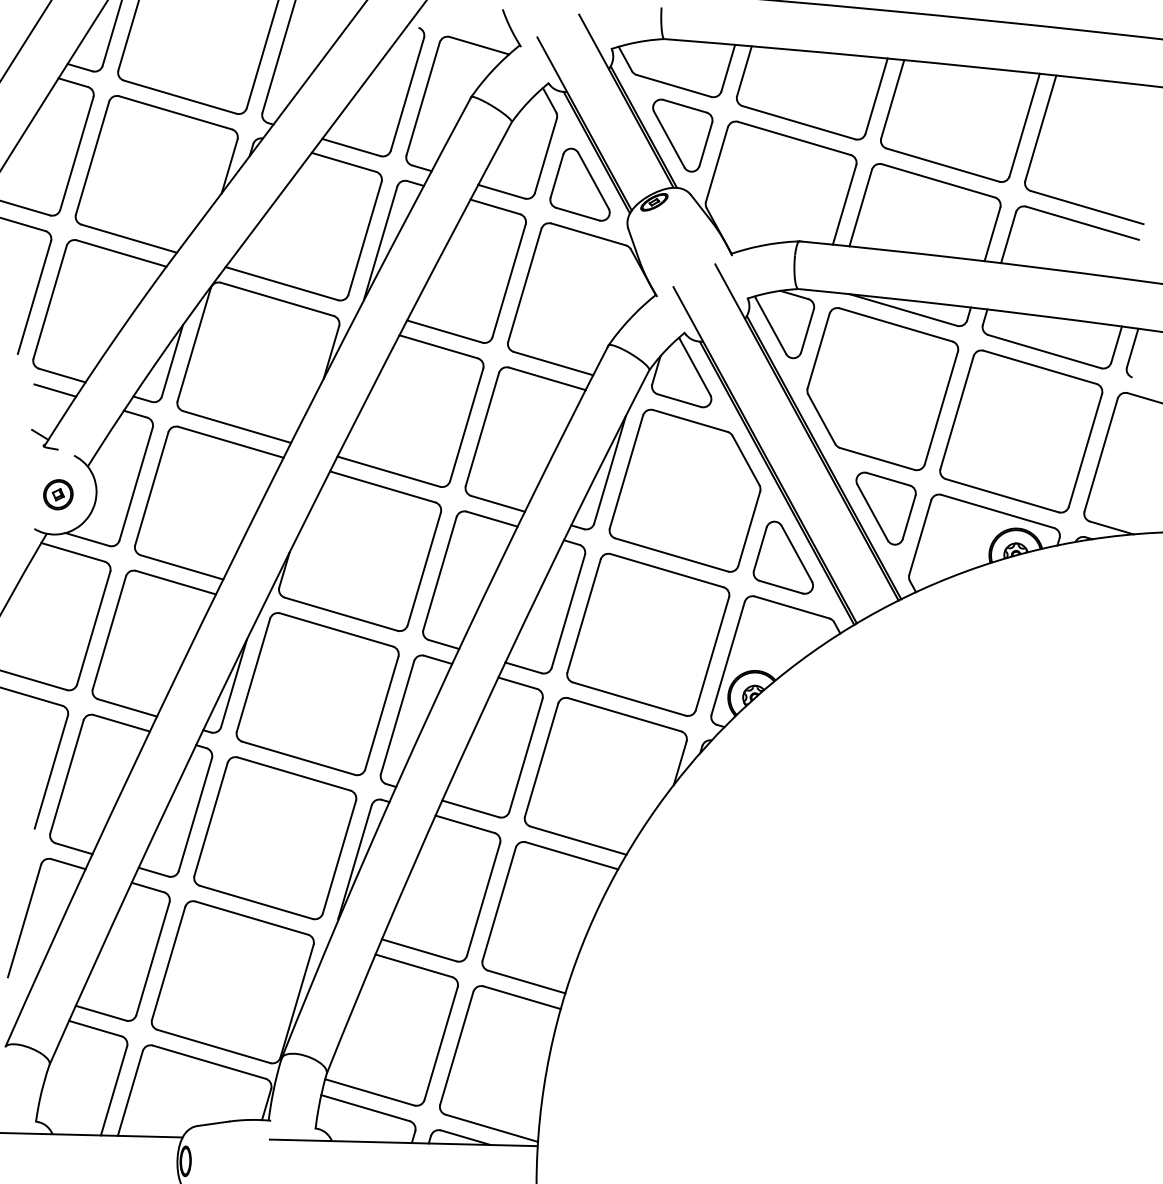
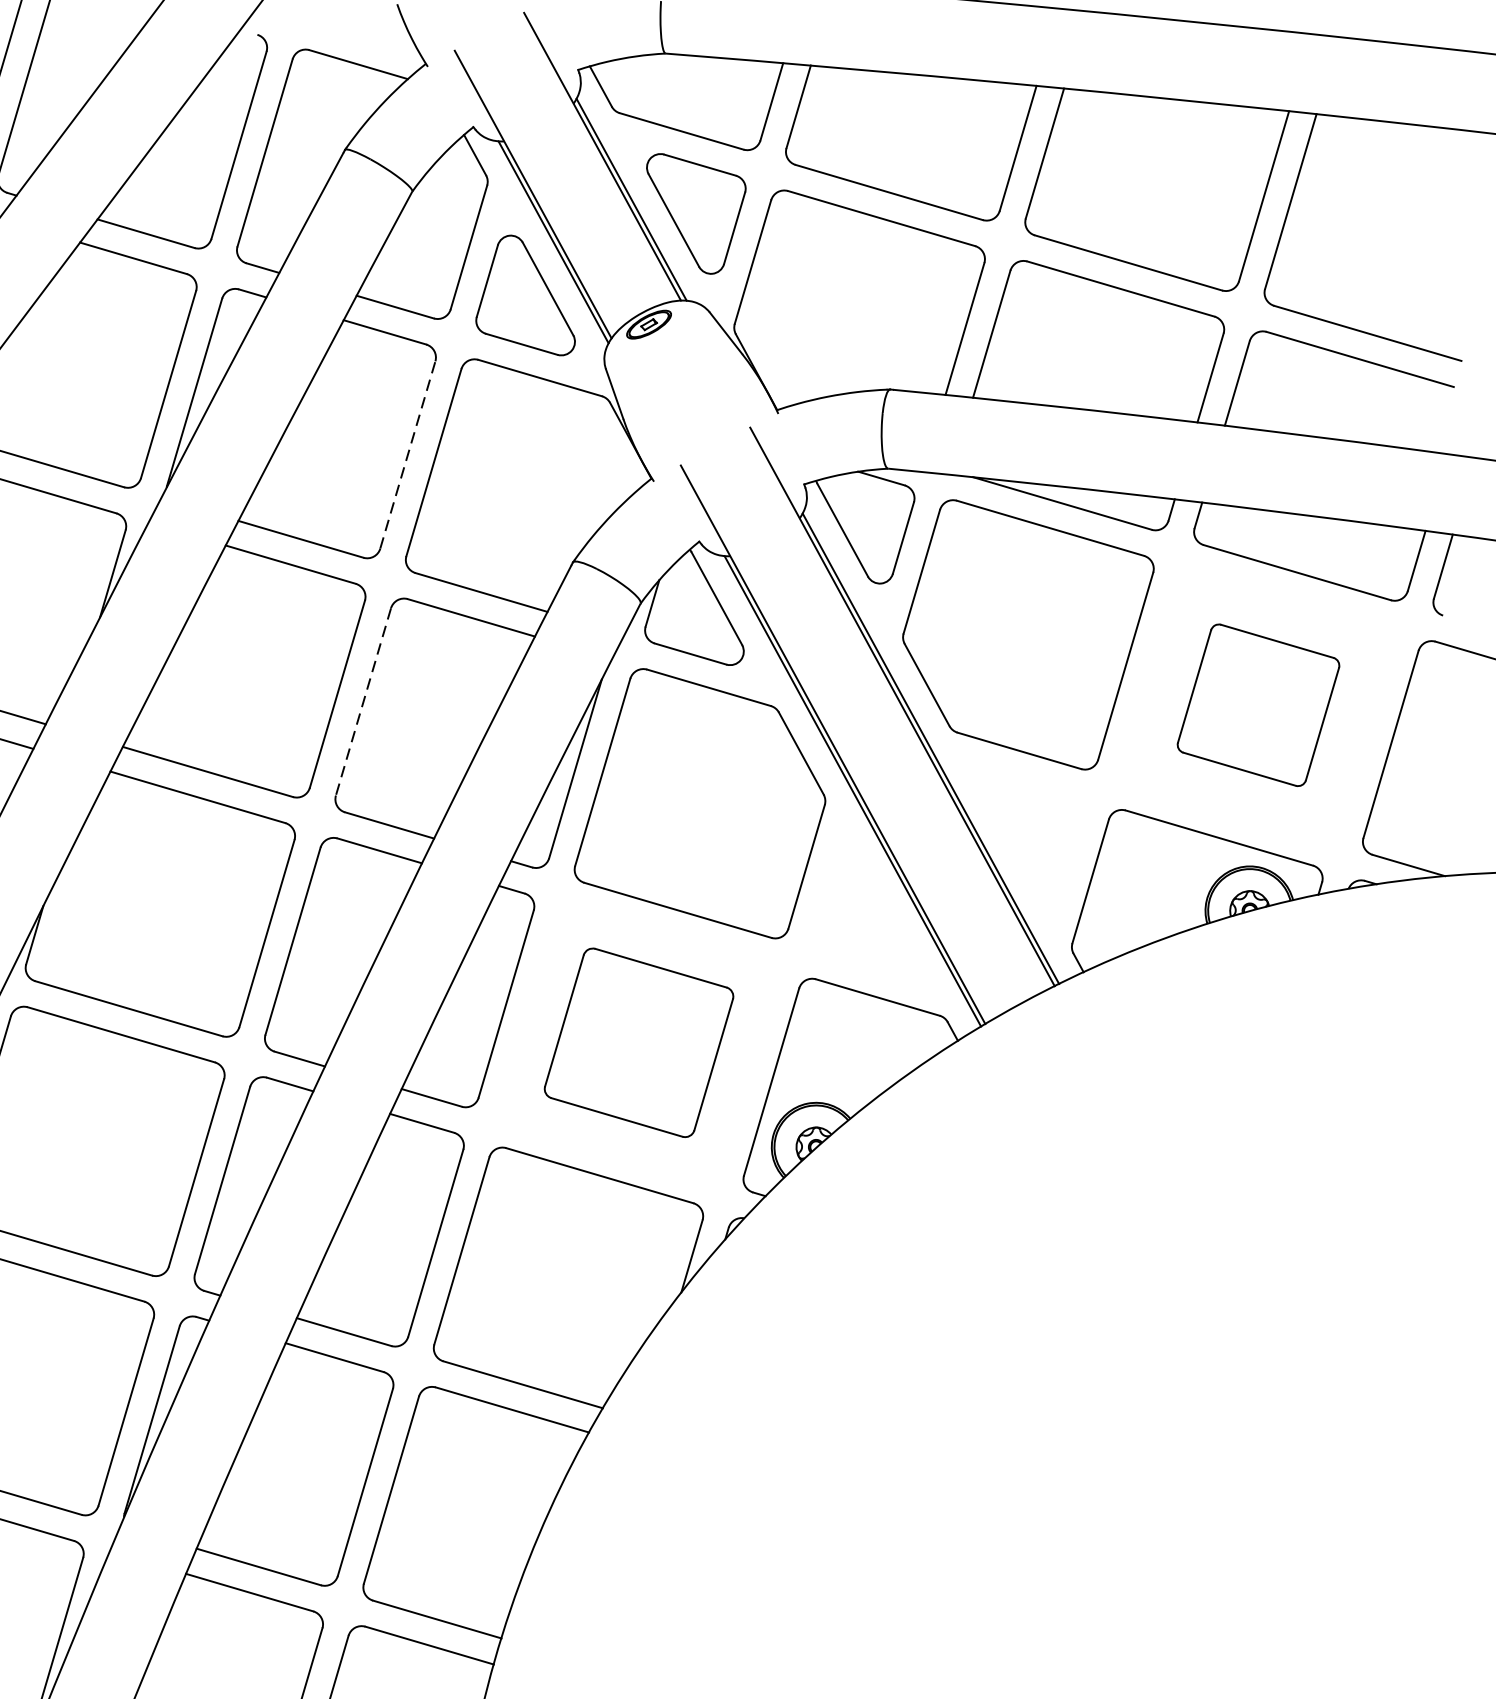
line: (509, 280) -> (408, 454), solid -> dashed
line: (482, 429) -> (363, 701), solid -> dashed
part: (1021, 431) -> (1258, 705), size x0.6
part: (885, 508) -> (1032, 833), removed
part: (782, 557) -> (861, 914), removed
part: (648, 634) -> (639, 1042), size x0.7

